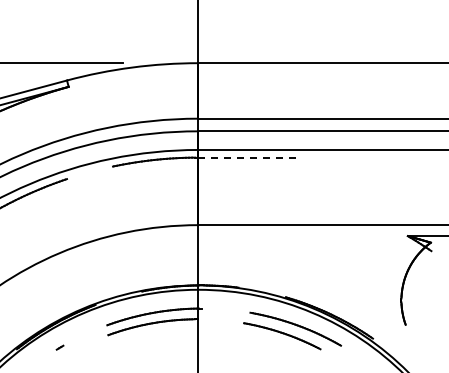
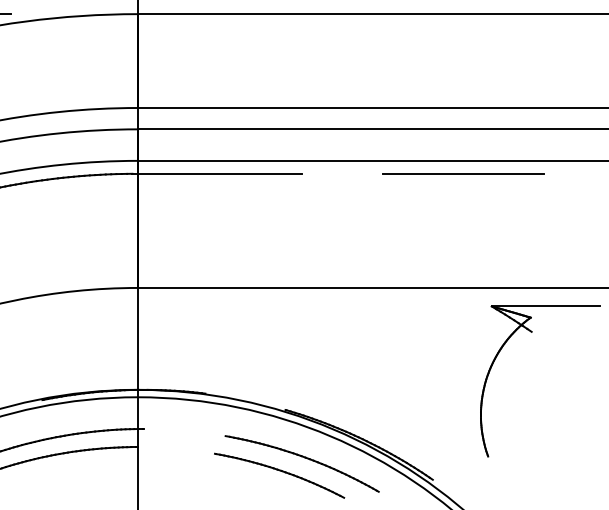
line: (247, 157) -> (220, 173), dashed -> solid
line: (390, 157) -> (462, 173), added

